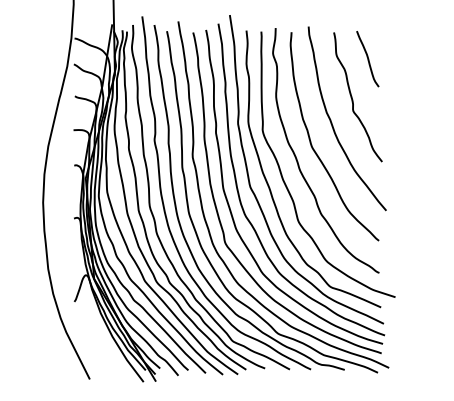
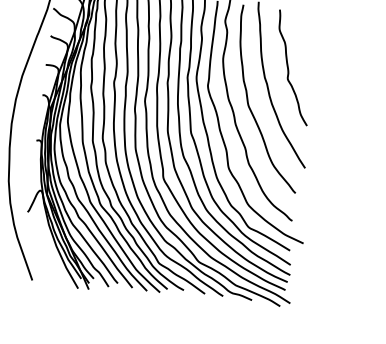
curve: (367, 59) -> (305, 36), removed

